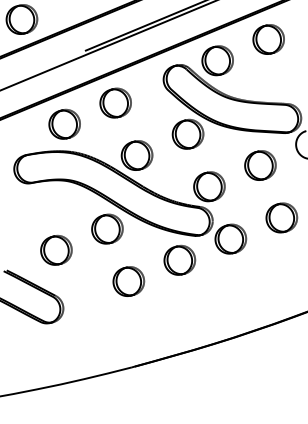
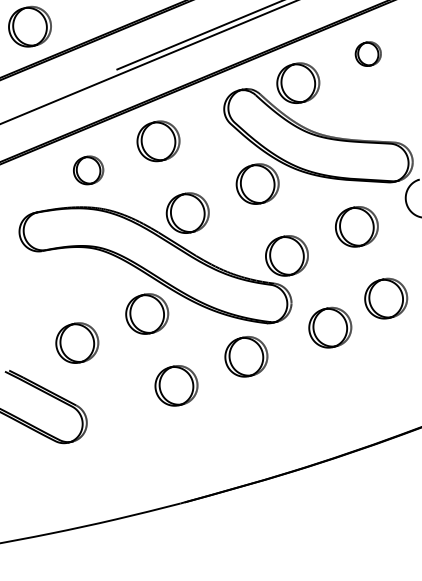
part: (268, 39) -> (368, 53), size x0.6
part: (64, 124) -> (88, 170), size x0.7
part: (230, 238) -> (330, 327), moved

